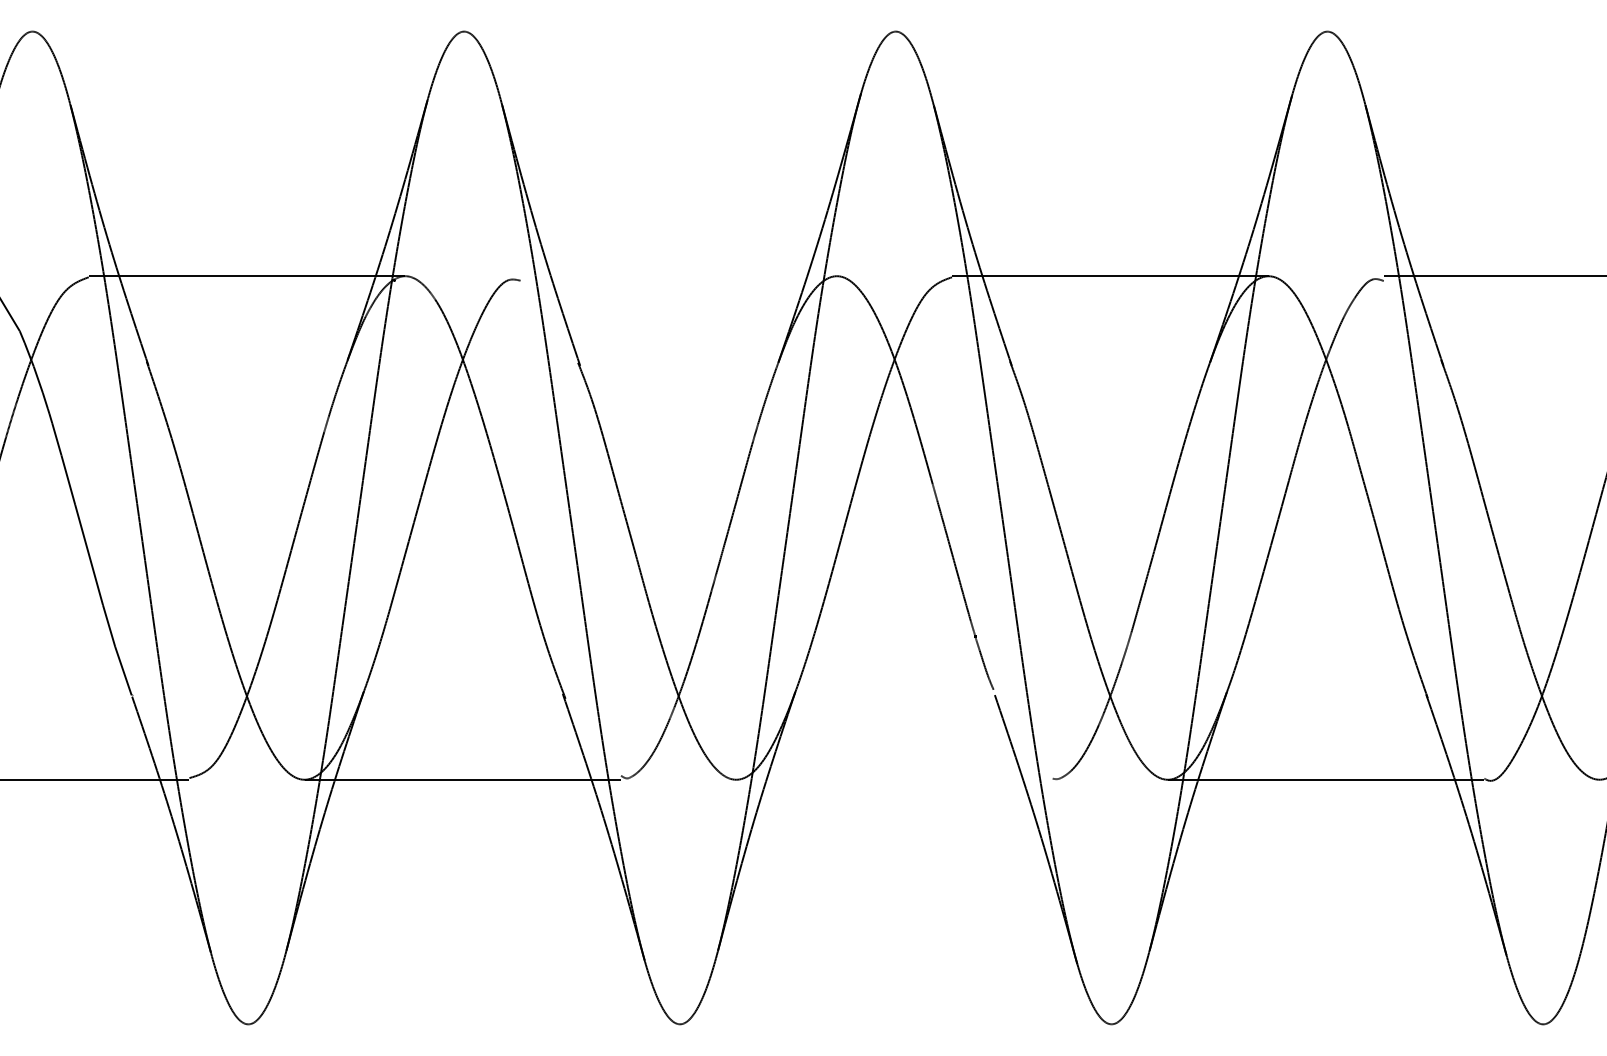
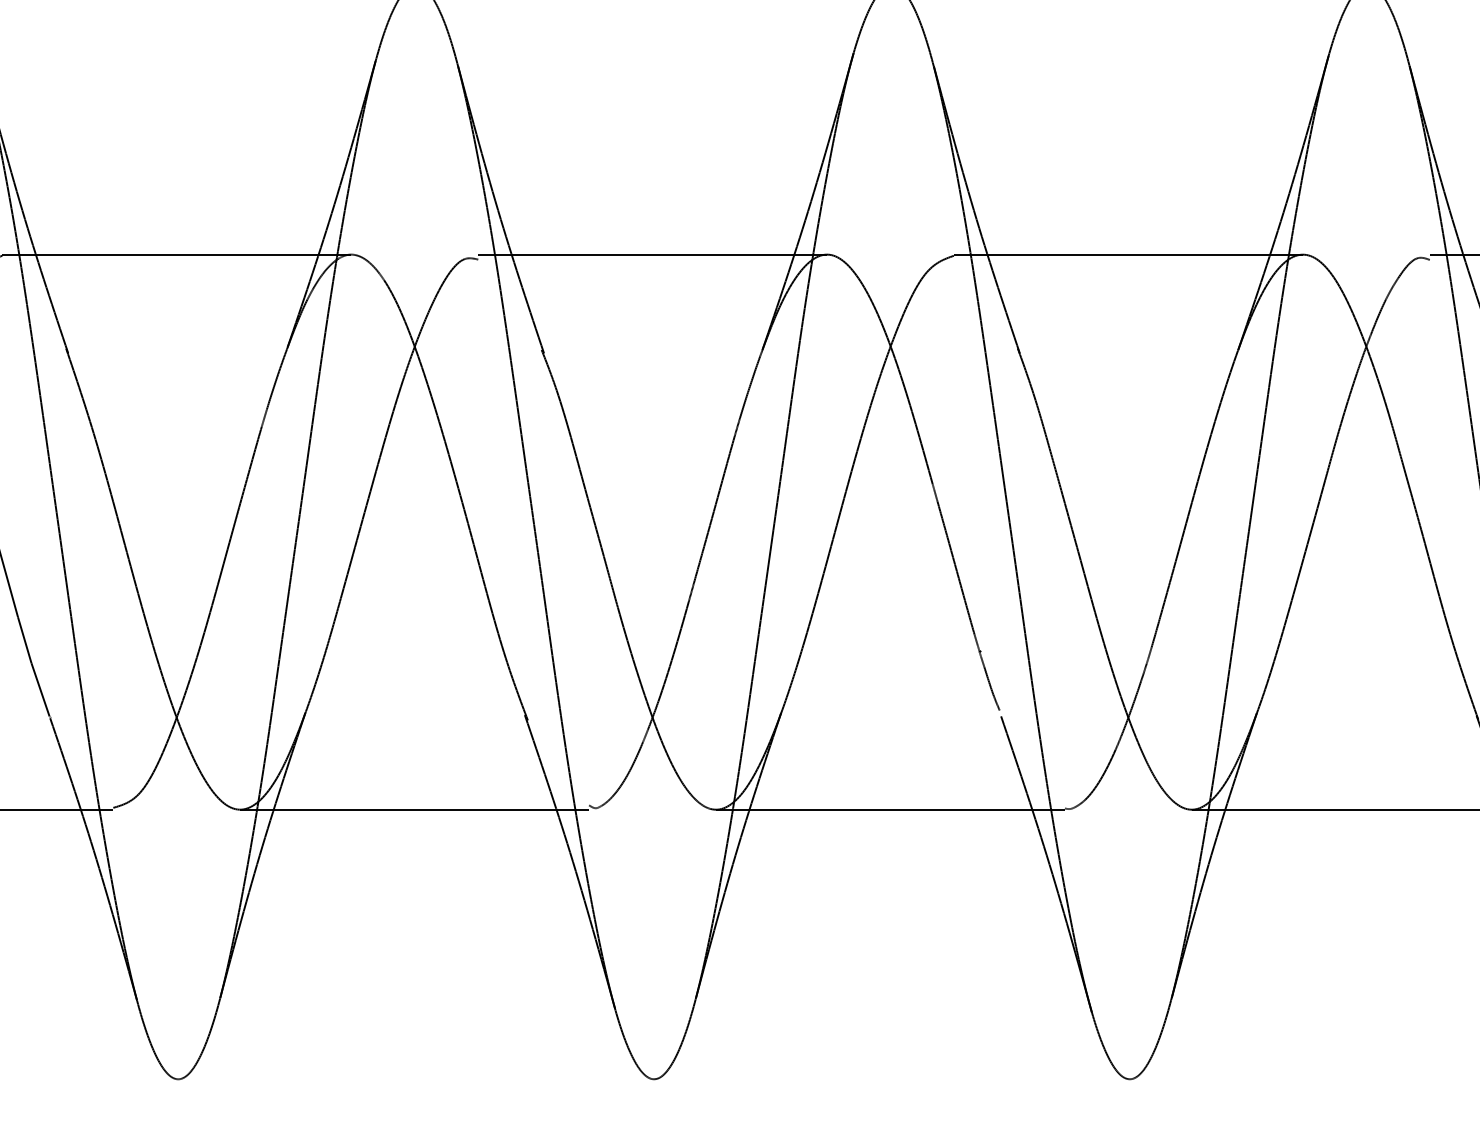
line: (678, 276) -> (652, 254), added
line: (894, 779) -> (890, 809), added

